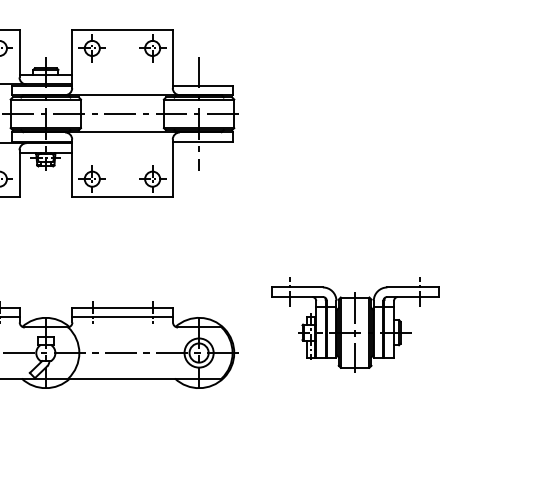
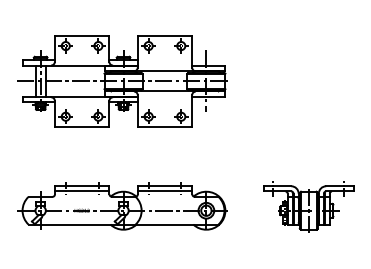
part: (354, 324) -> (308, 206), moved

